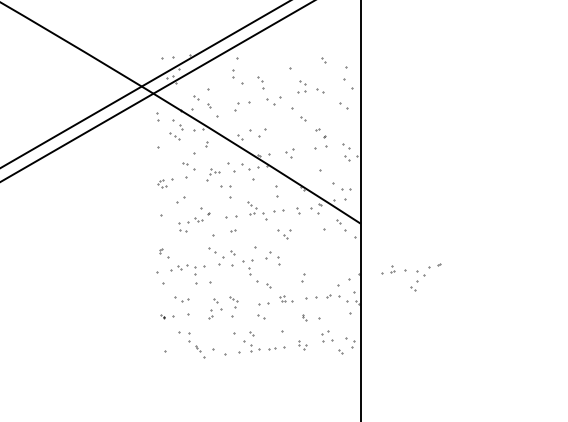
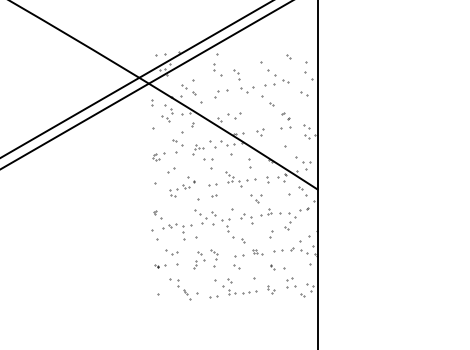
part: (302, 86) -> (270, 77), size x1.67
part: (410, 276) -> (284, 218), moved
part: (232, 353) -> (213, 296), size x0.62

